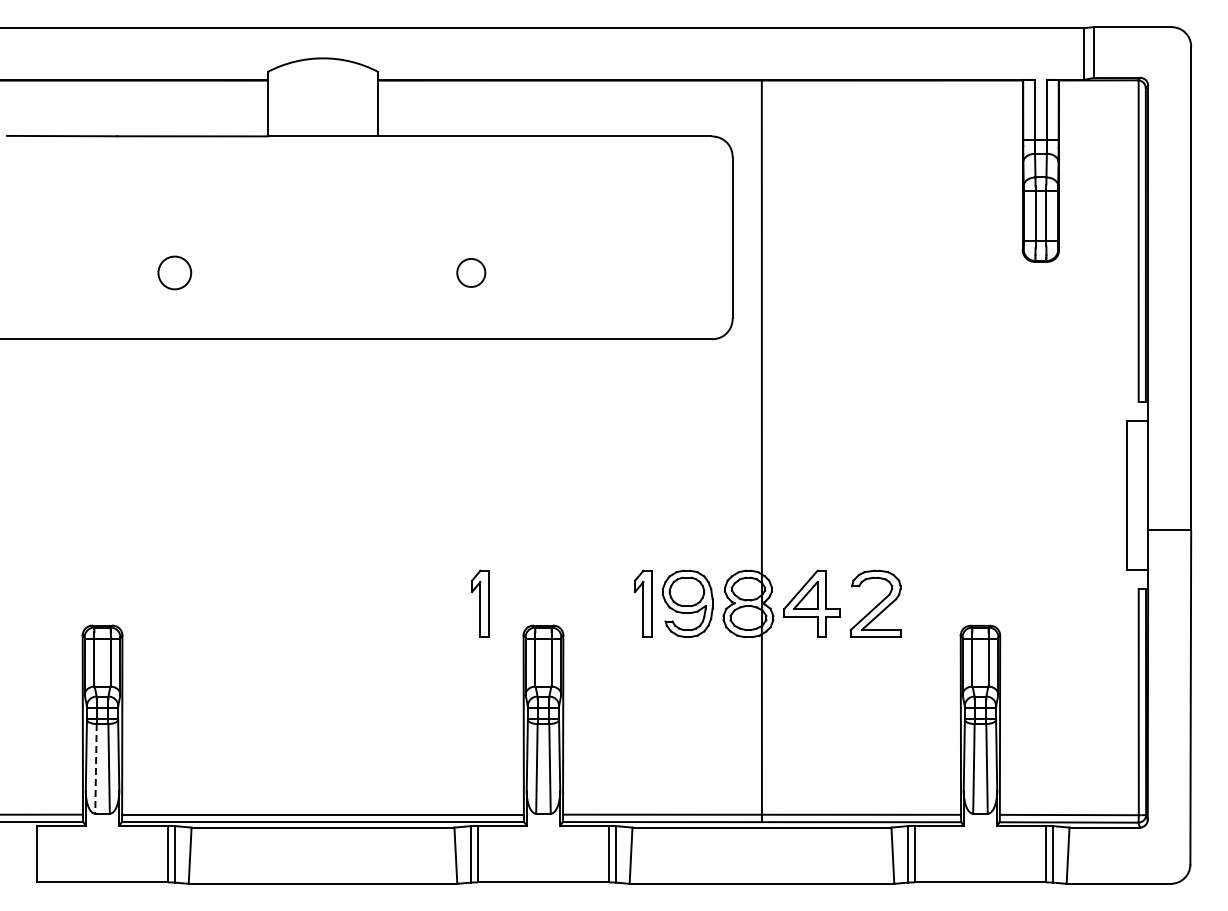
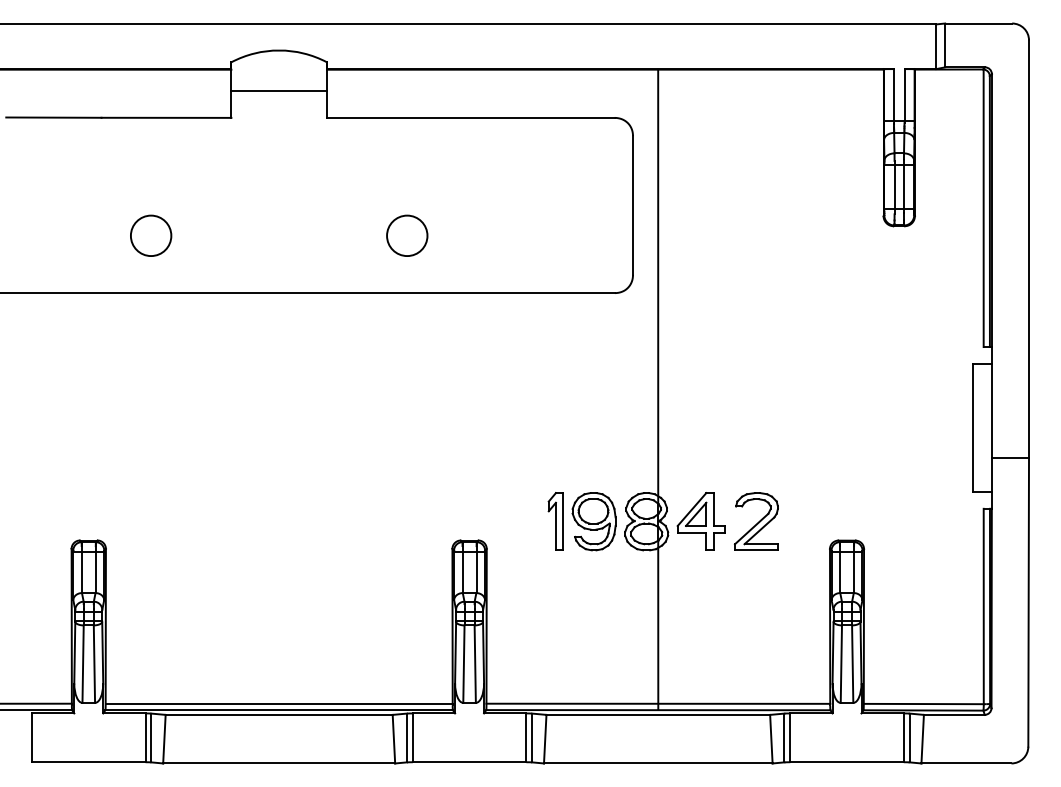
line: (322, 136) -> (278, 91), moved
circle: (174, 272) -> (150, 235), size x1.43
circle: (470, 272) -> (406, 235), size x1.67
part: (480, 603) -> (415, 521), removed
line: (96, 768) -> (83, 663), dashed -> solid

